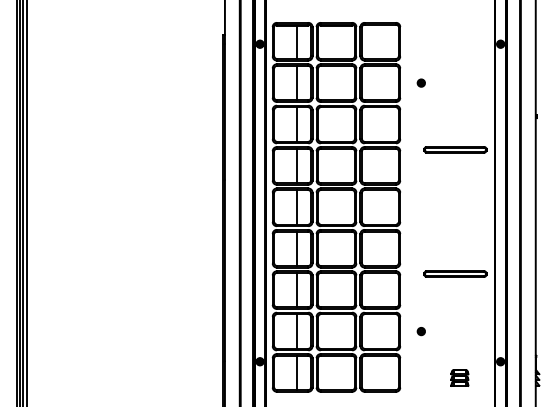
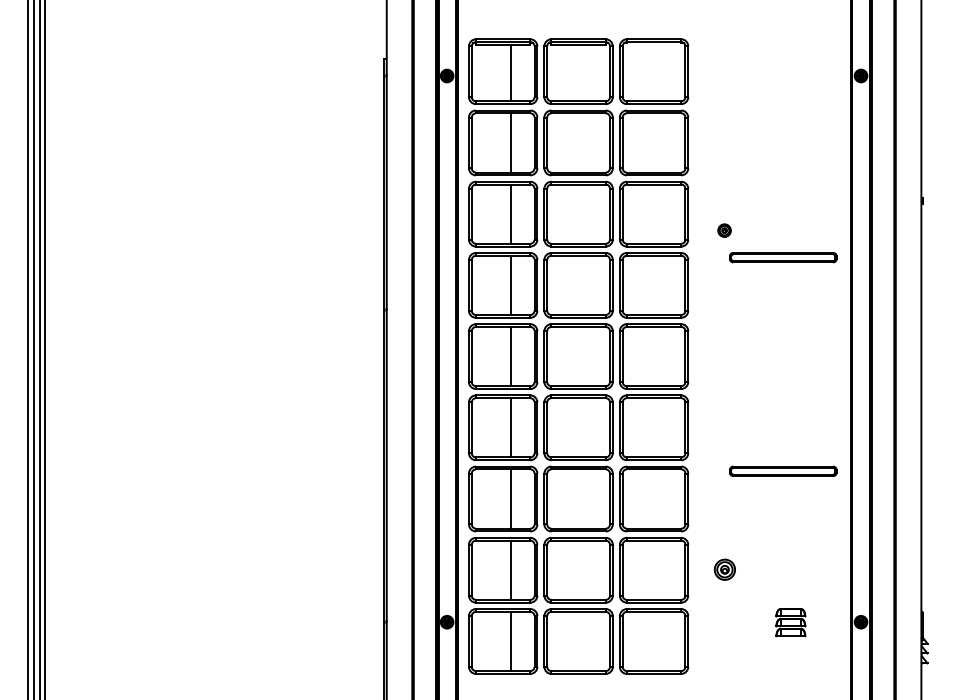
part: (420, 82) -> (723, 229), moved
part: (420, 331) -> (723, 570), size x1.6
part: (459, 377) -> (790, 621), moved

